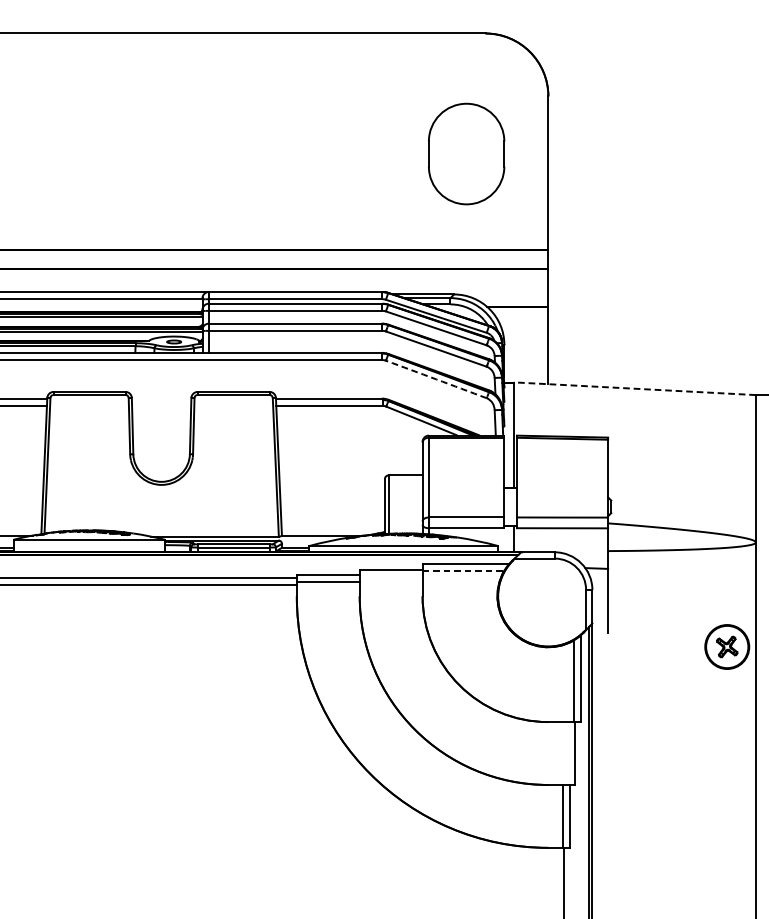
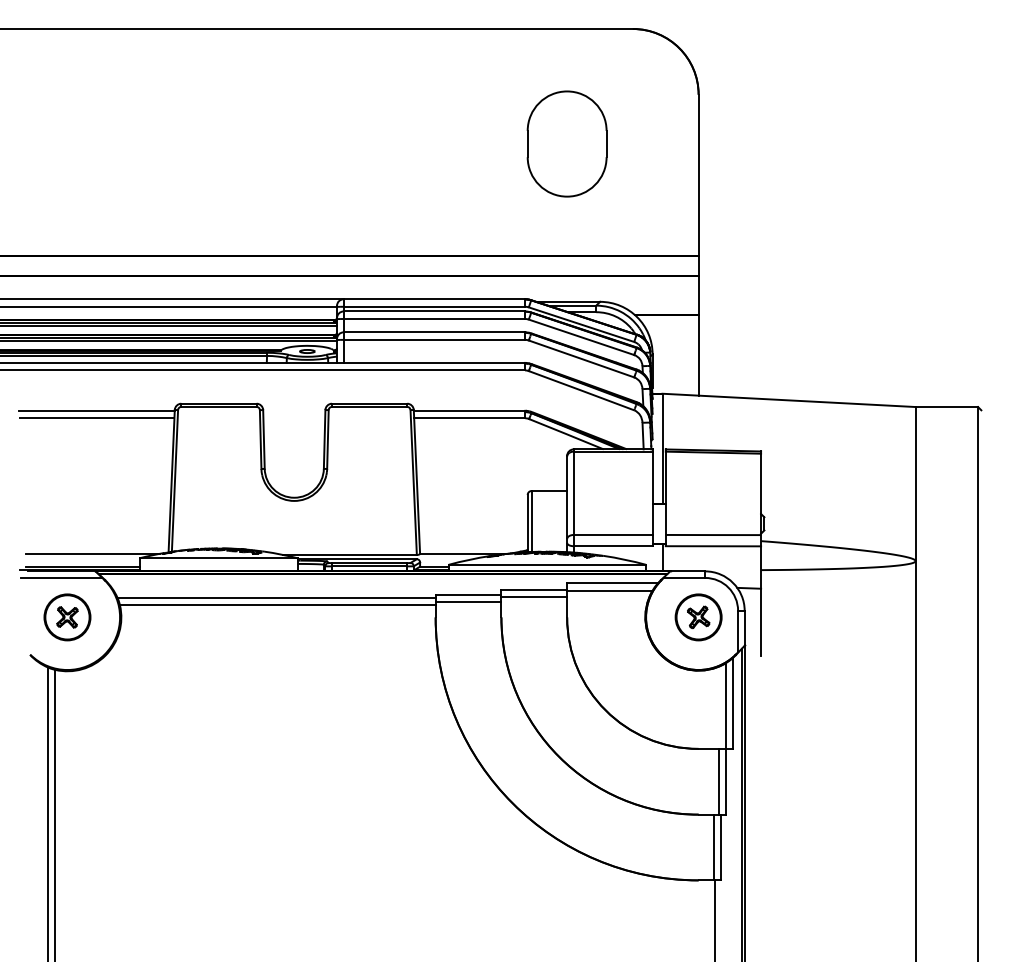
part: (465, 153) -> (566, 143), moved
arc: (436, 379) -> (581, 390), dashed -> solid
line: (635, 388) -> (789, 400), dashed -> solid
line: (463, 570) -> (609, 590), dashed -> solid
line: (391, 577) -> (534, 597), added
part: (727, 647) -> (698, 617), moved
line: (567, 753) -> (718, 781), added

